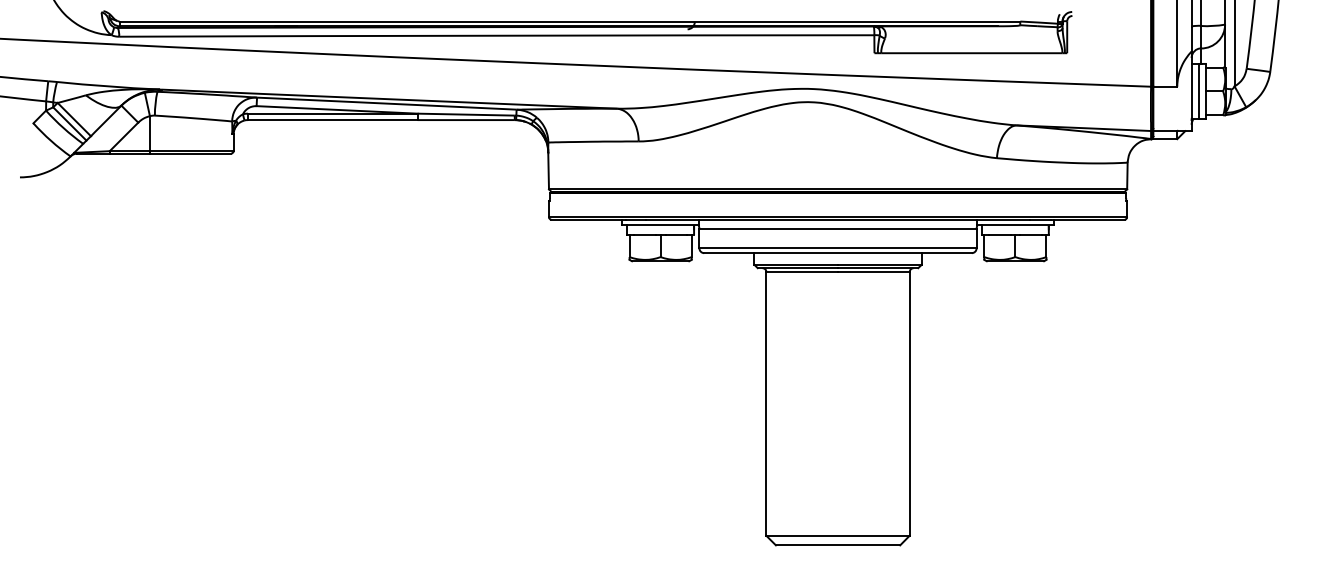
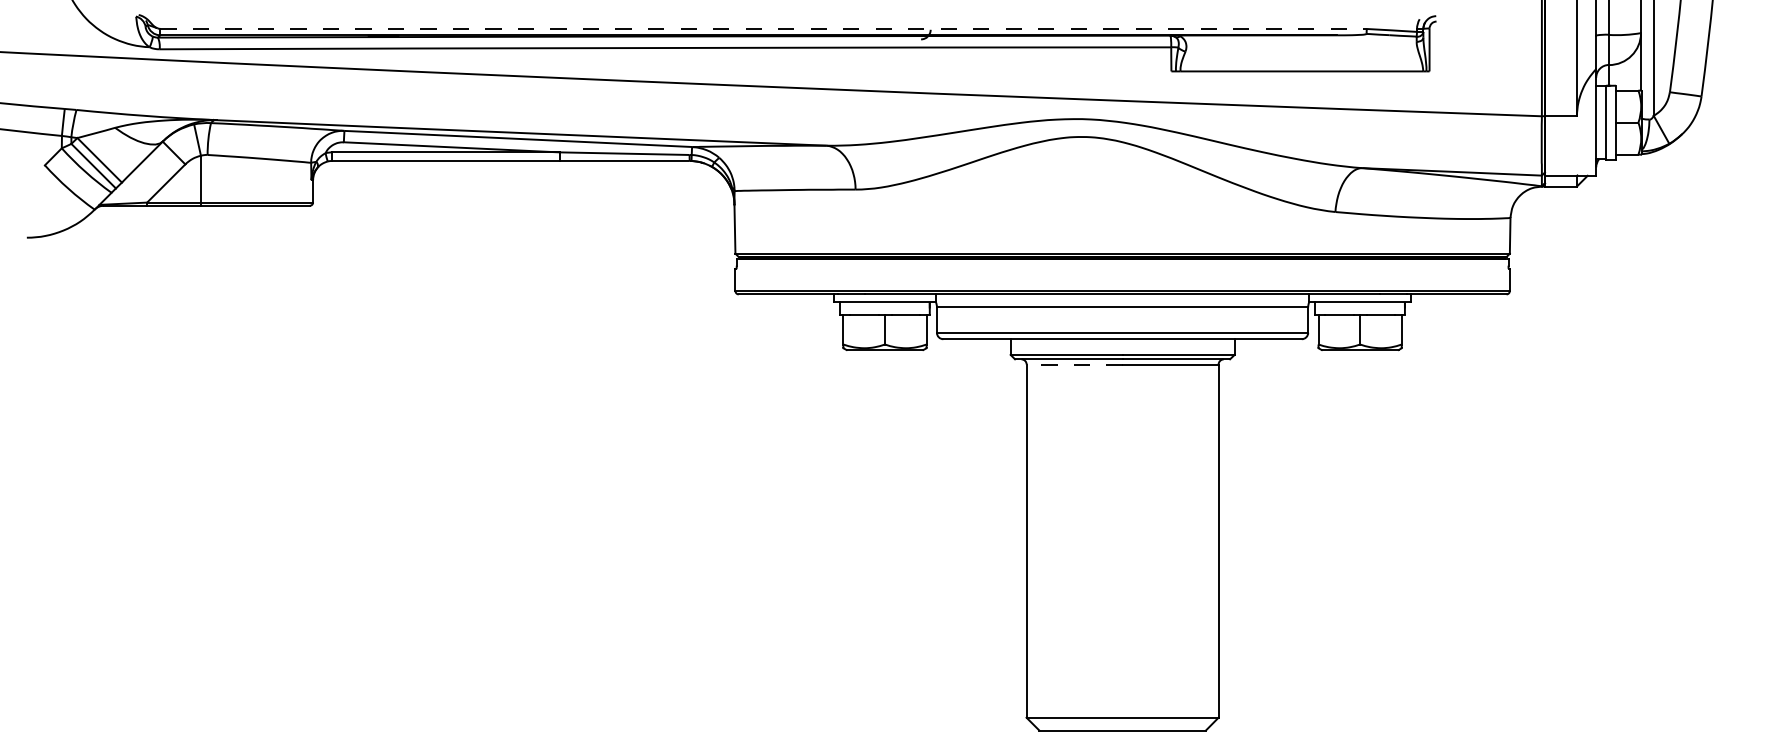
line: (570, 21) -> (764, 29), solid -> dashed
line: (802, 272) -> (1074, 364), solid -> dashed

